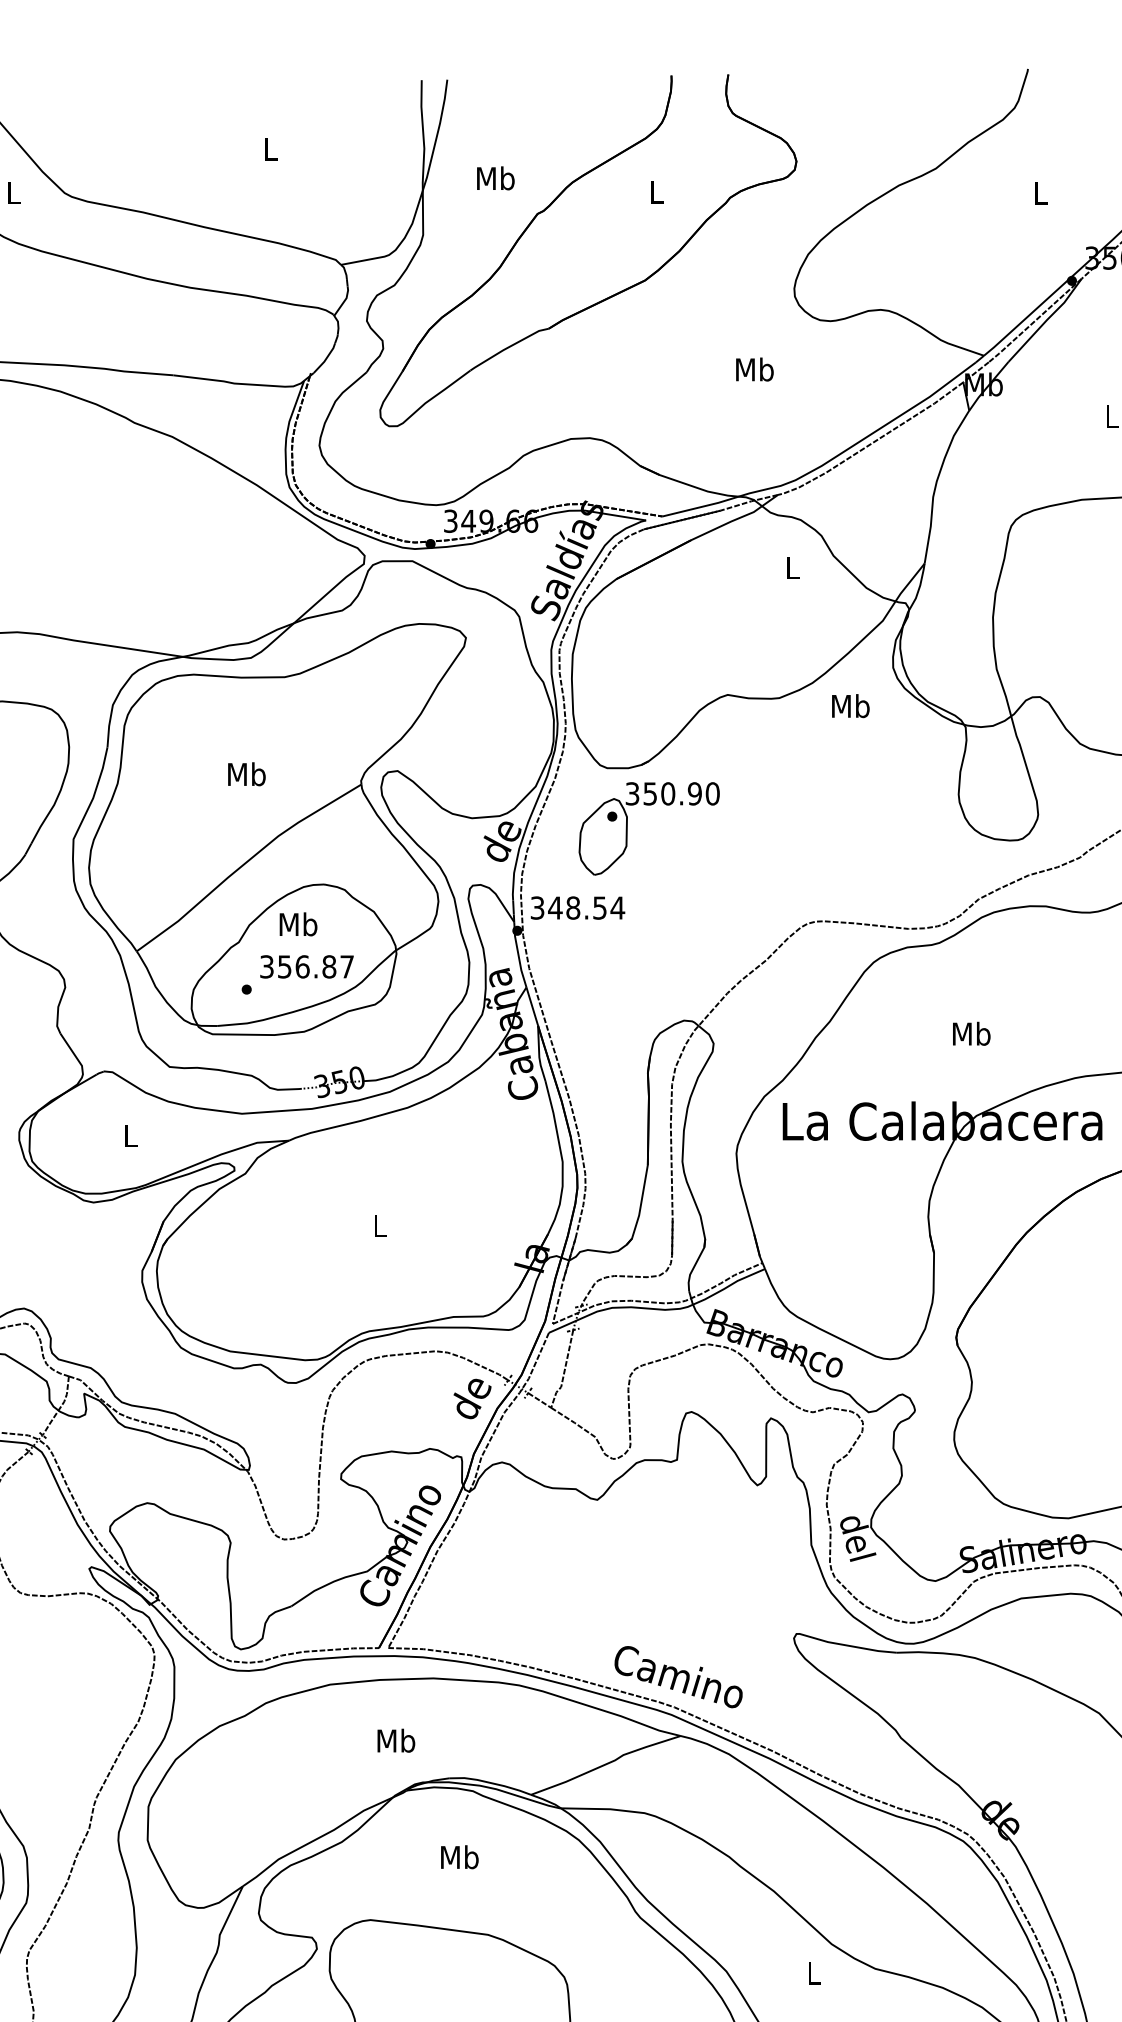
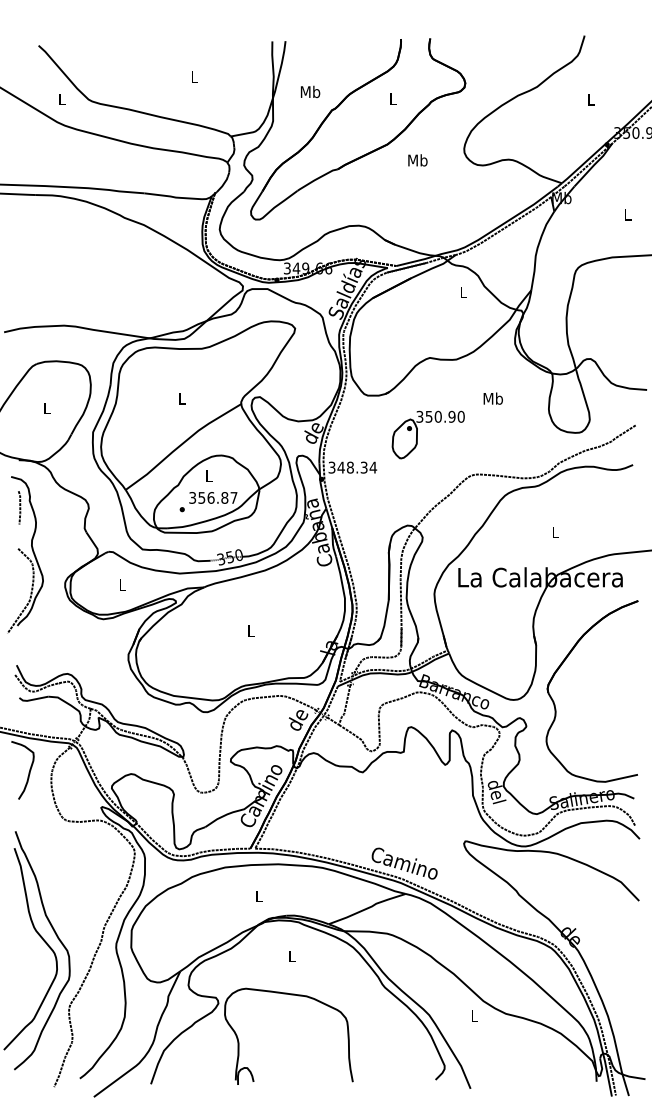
text: (754, 369) -> (417, 160), moved
text: (849, 705) -> (492, 398), moved
text: (247, 773) -> (182, 398), Mb -> L
part: (627, 828) -> (417, 434), moved
text: (600, 905) -> (364, 466), 348.54 -> 348.34
text: (297, 923) -> (208, 475), Mb -> L
text: (971, 1033) -> (555, 532), Mb -> L
text: (394, 1740) -> (258, 896), Mb -> L
text: (458, 1857) -> (291, 956), Mb -> L

